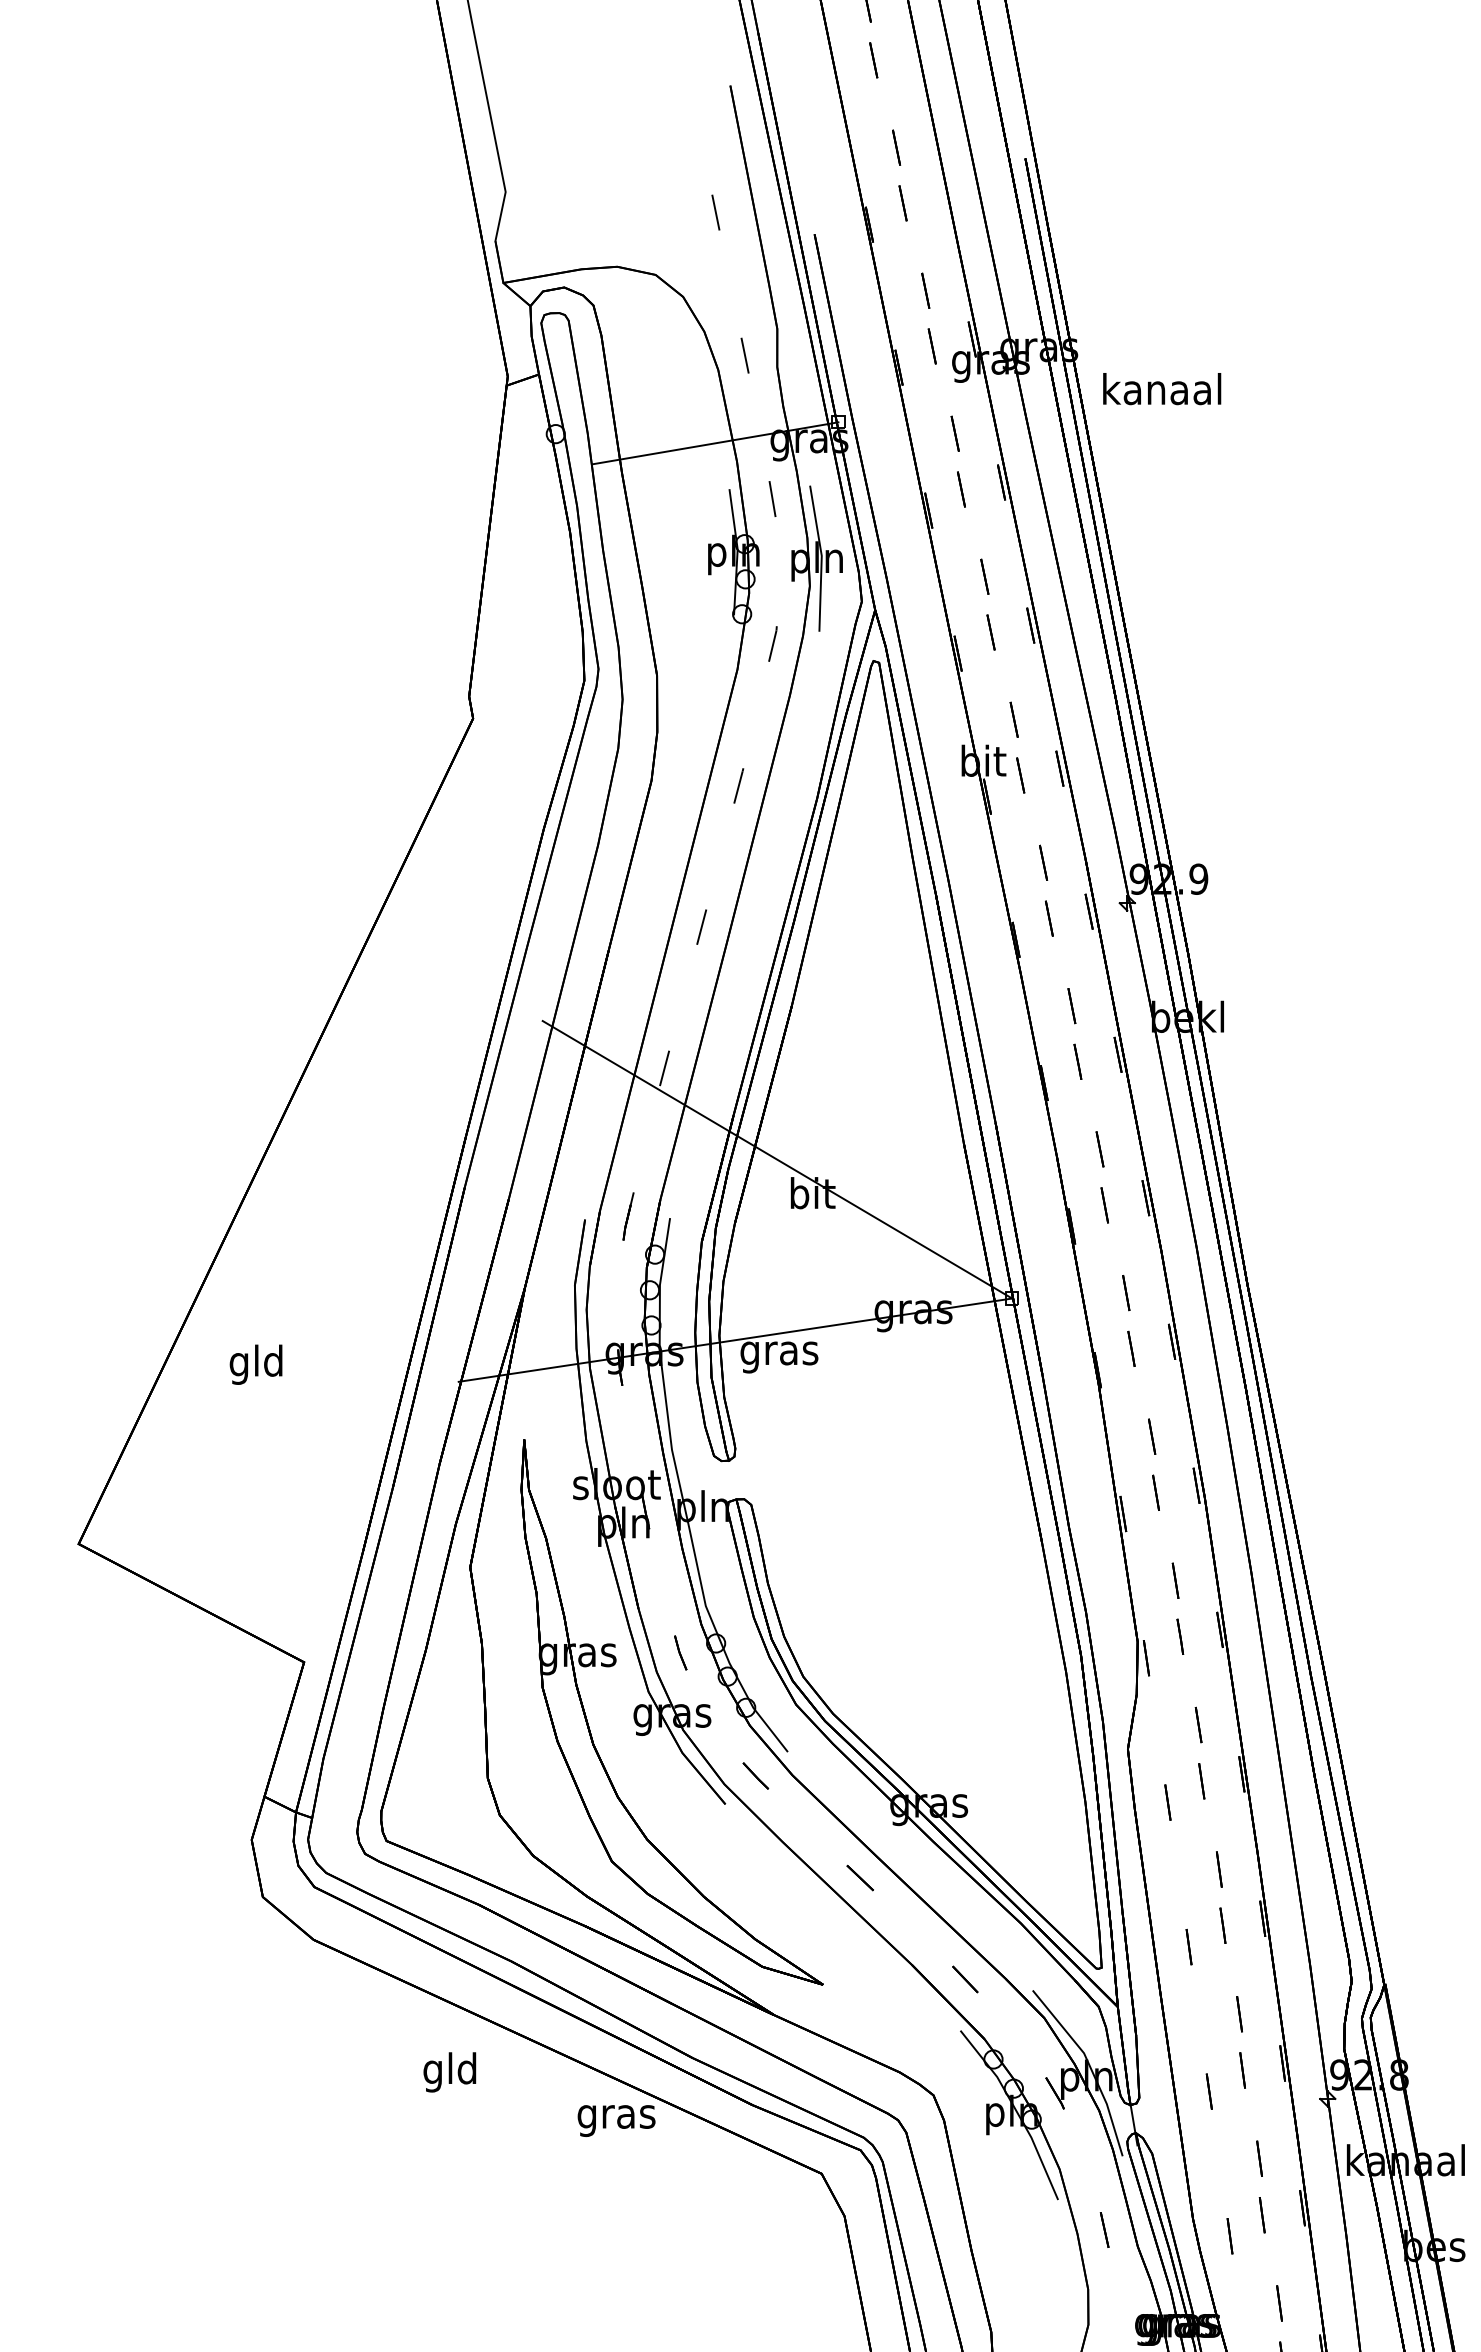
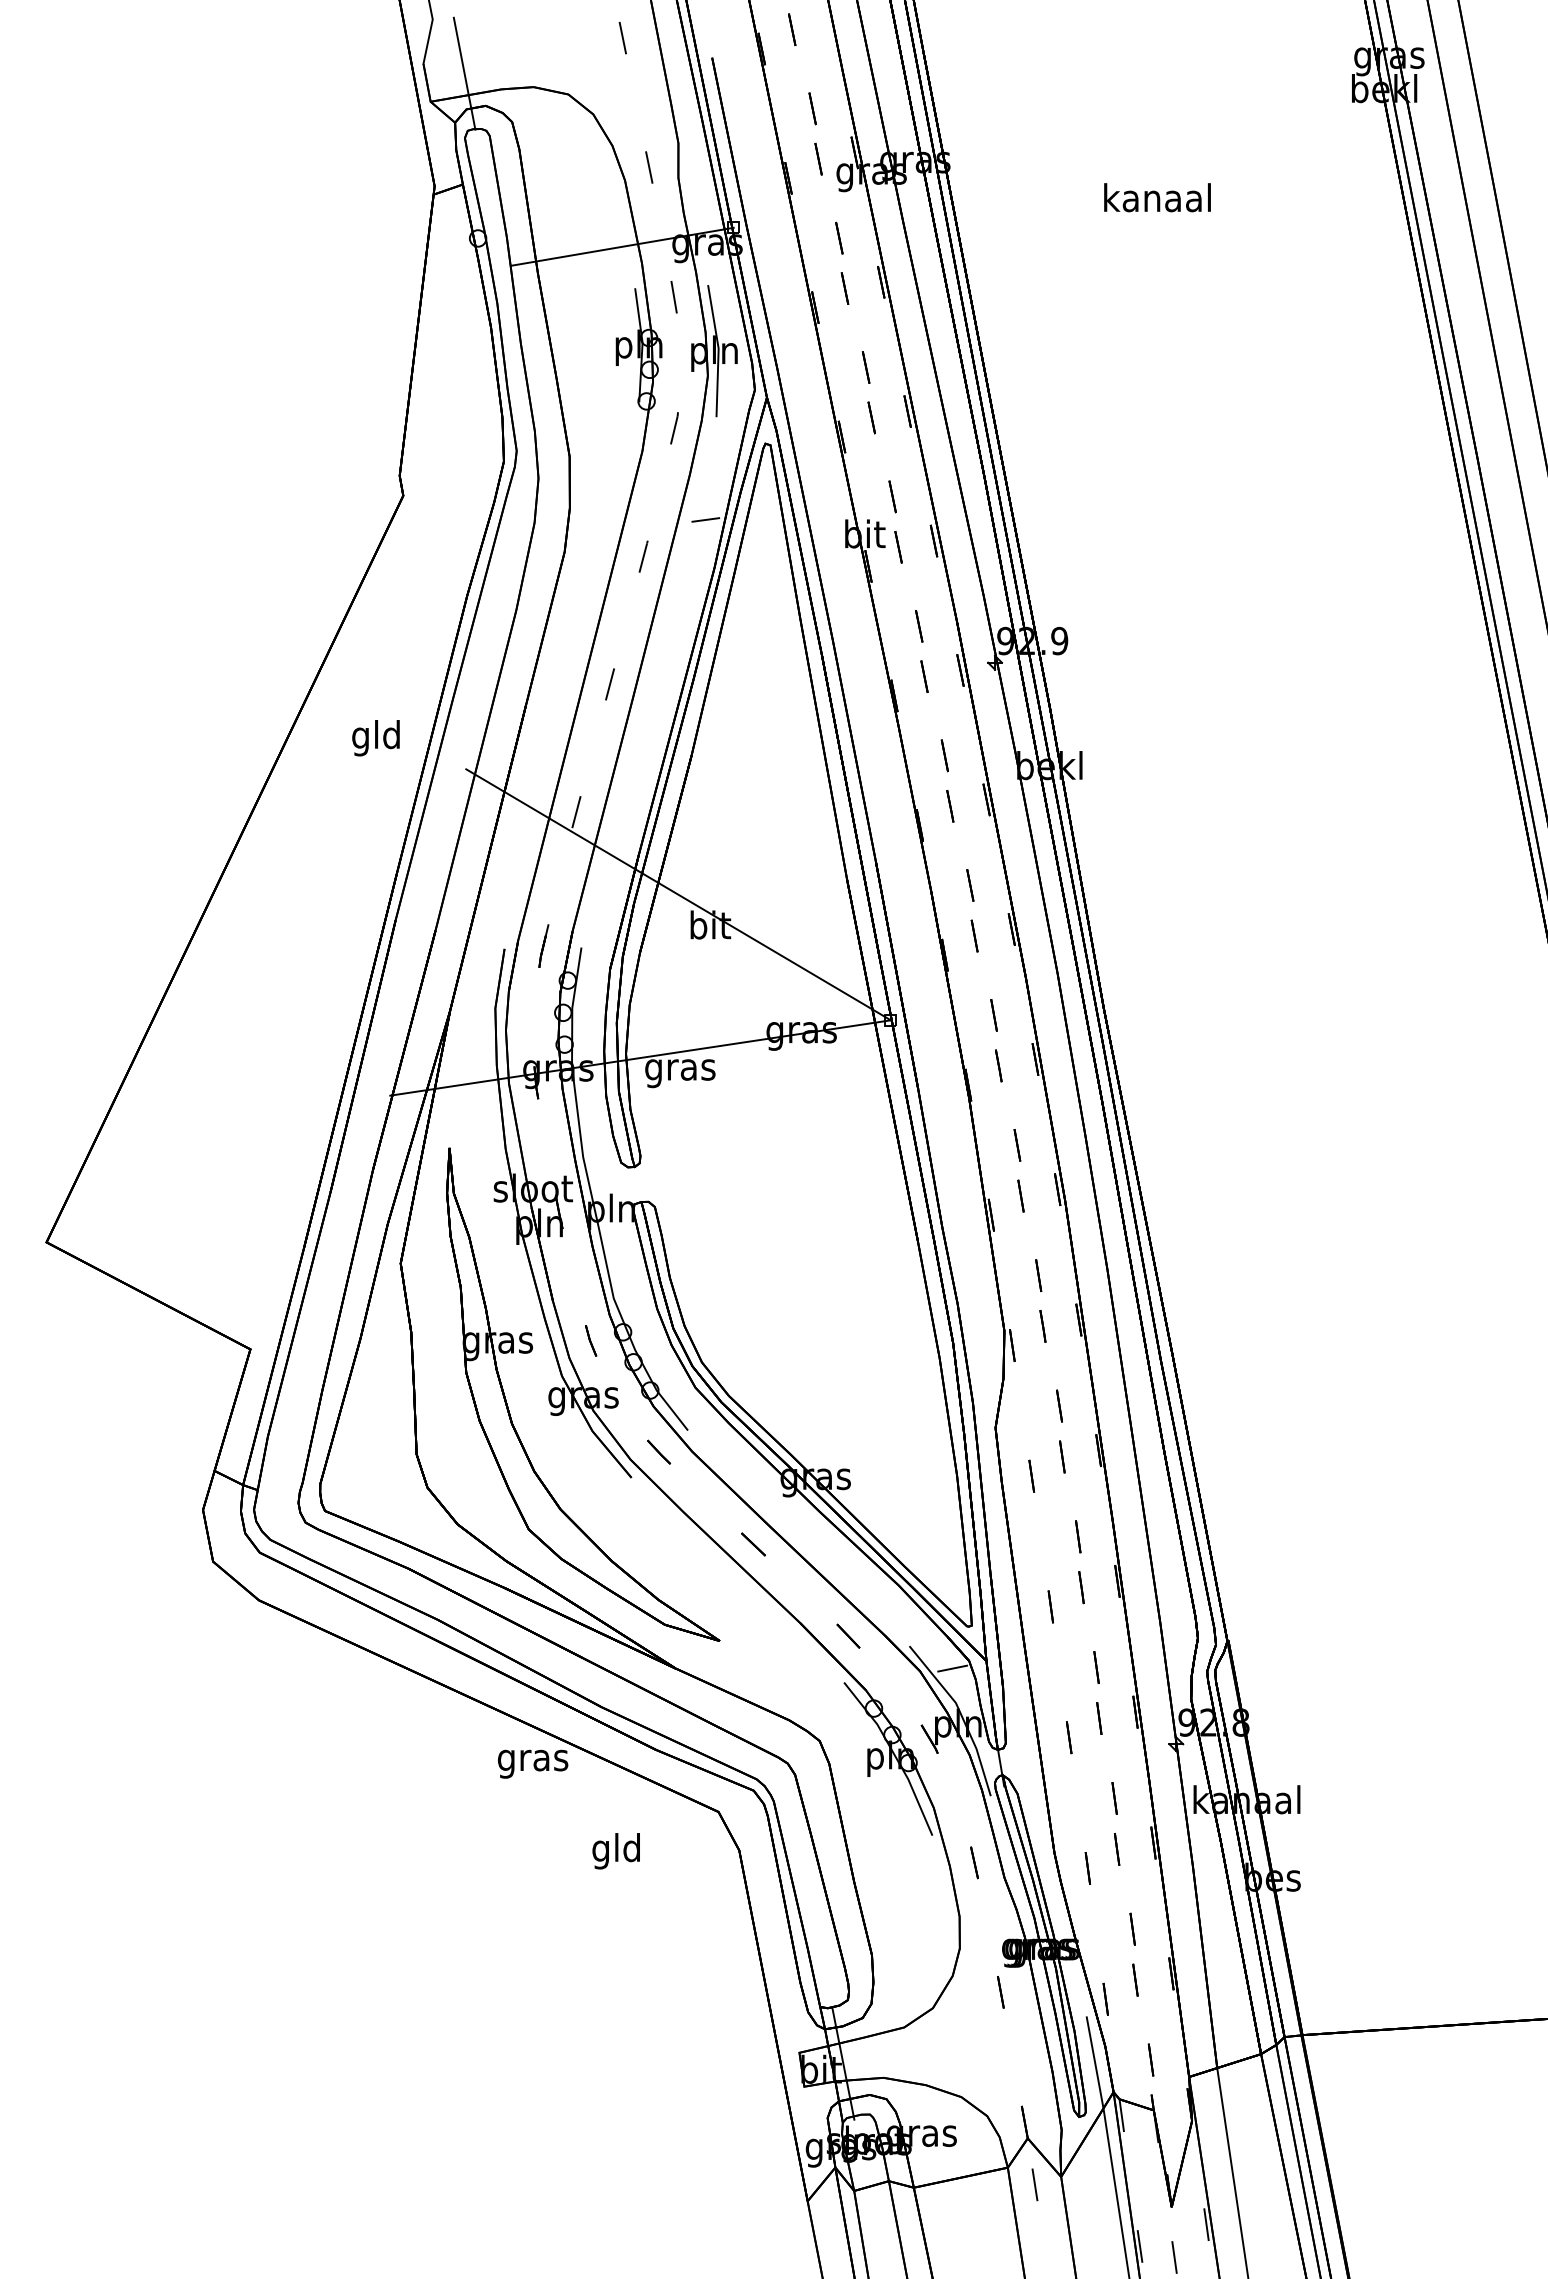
line: (540, 251) -> (464, 73), added
text: (1162, 388) -> (1157, 197), moved
line: (807, 744) -> (705, 519), added
text: (255, 1365) -> (375, 738), moved
line: (1080, 2015) -> (952, 1668), added
text: (449, 2072) -> (615, 1851), moved

